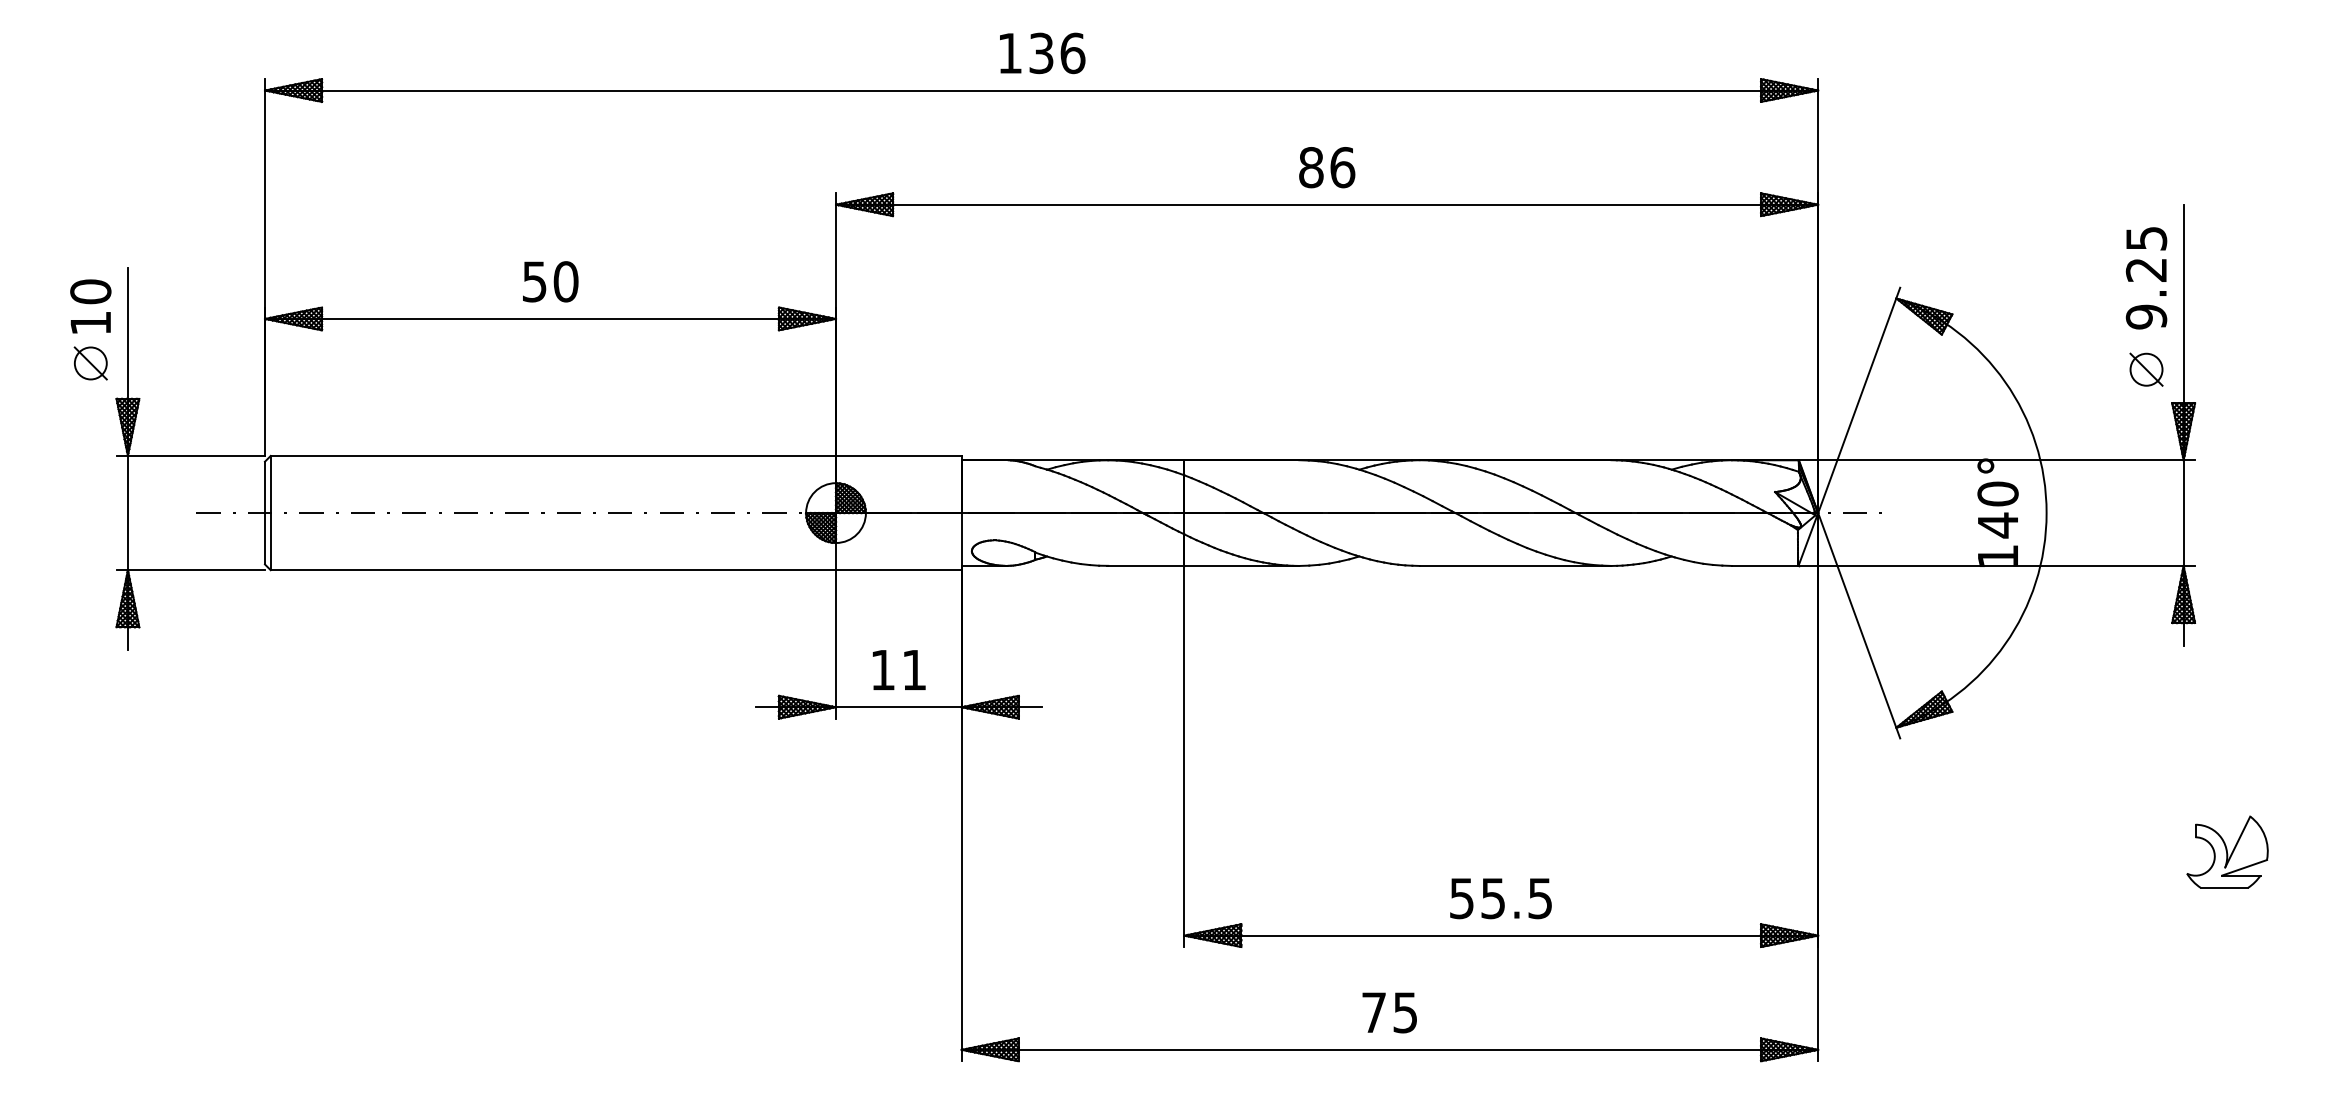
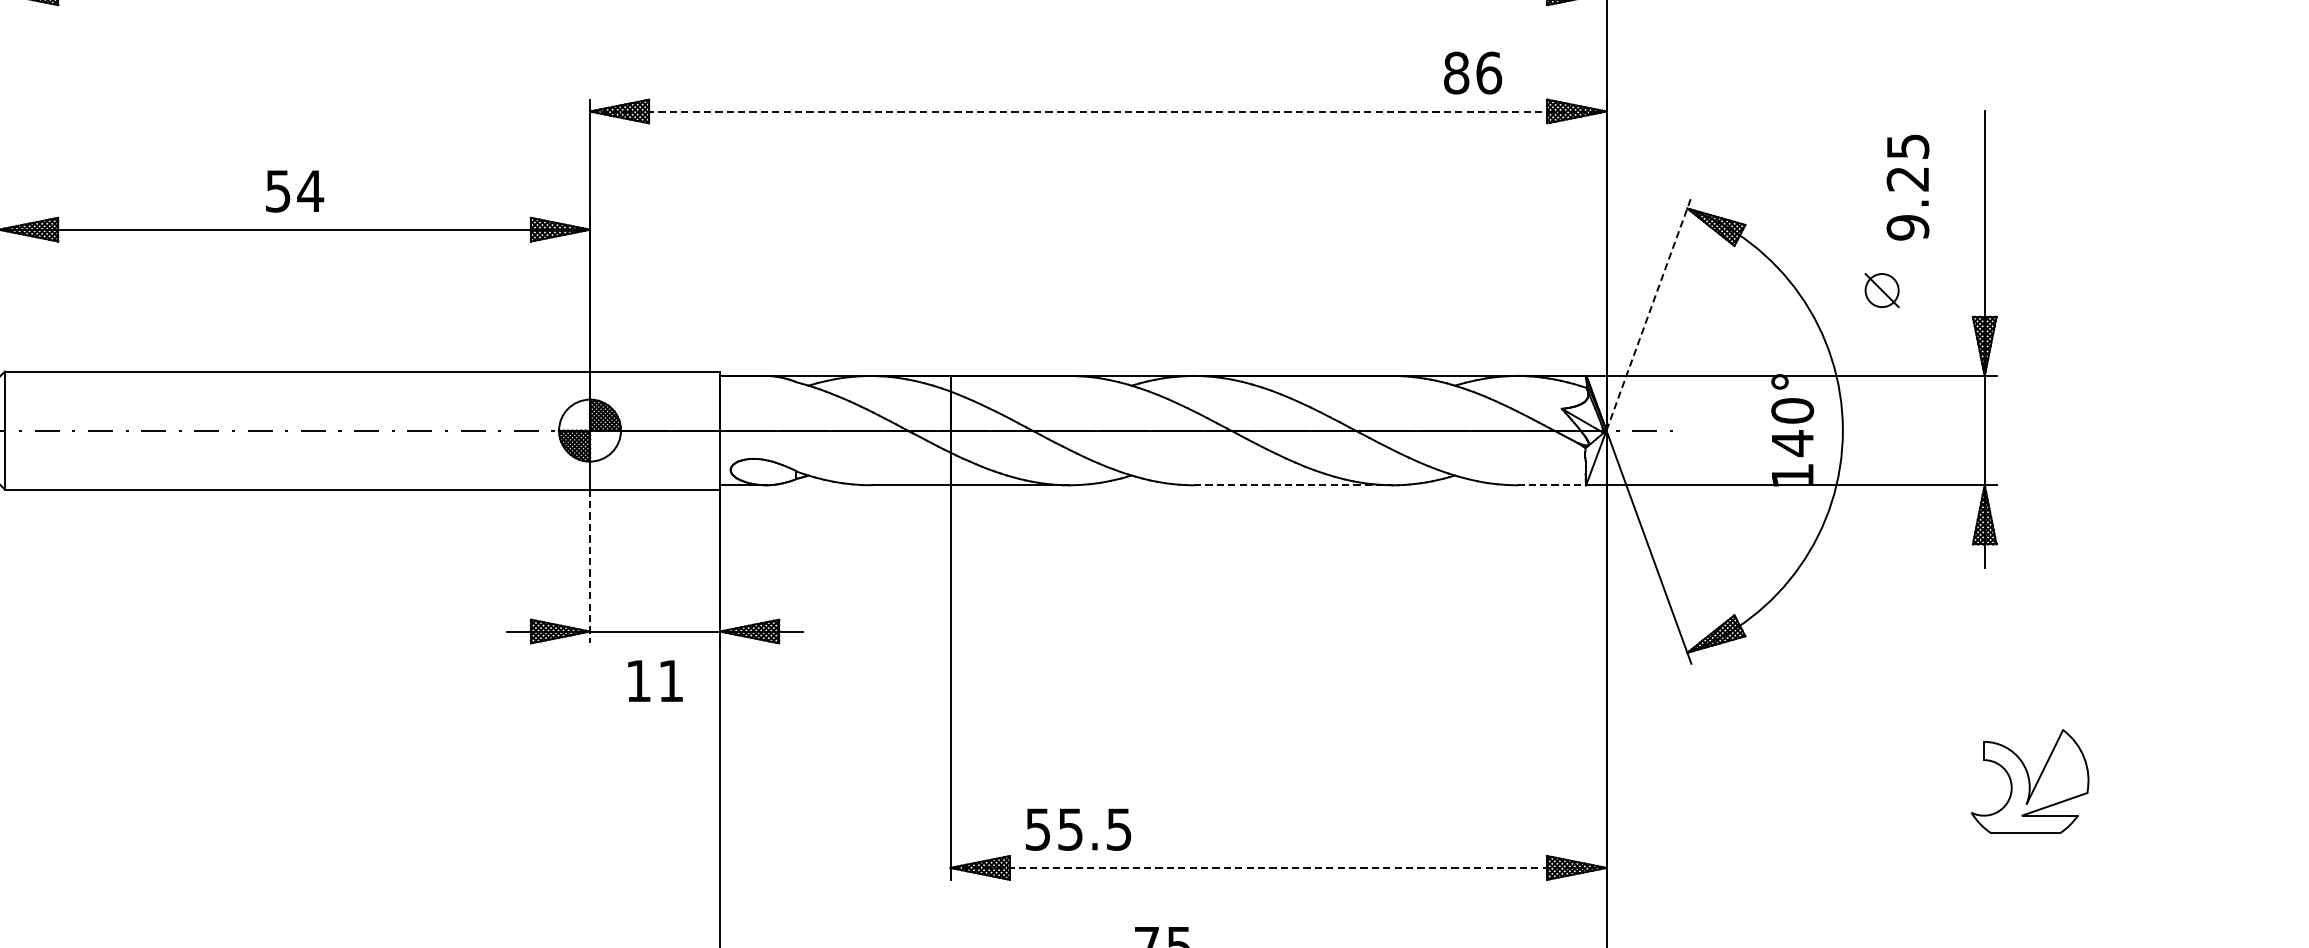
text: (1327, 167) -> (1473, 72), moved
line: (1327, 204) -> (1098, 111), solid -> dashed
text: (2146, 278) -> (1907, 187), moved
text: (566, 281) -> (311, 190), 50 -> 54
part: (2146, 369) -> (1882, 290), moved
line: (1859, 400) -> (1649, 314), solid -> dashed
line: (1515, 565) -> (1293, 484), solid -> dashed
line: (1765, 565) -> (1551, 484), solid -> dashed
line: (836, 644) -> (590, 566), solid -> dashed
text: (898, 669) -> (654, 680), moved
part: (2227, 851) -> (2030, 780), size x1.4
text: (1500, 898) -> (1077, 829), moved
line: (1501, 935) -> (1278, 867), solid -> dashed

